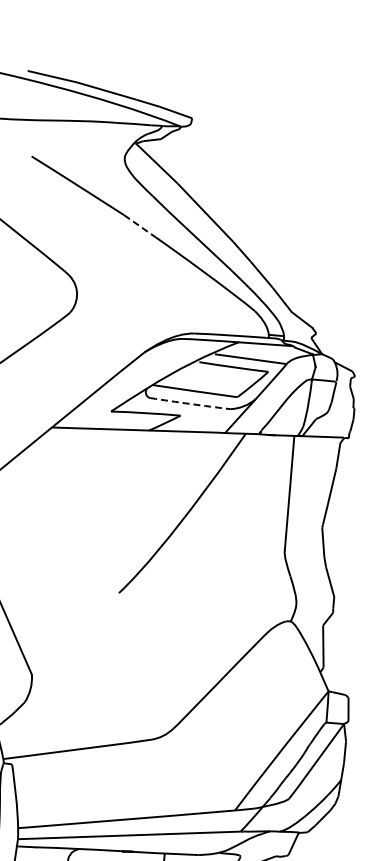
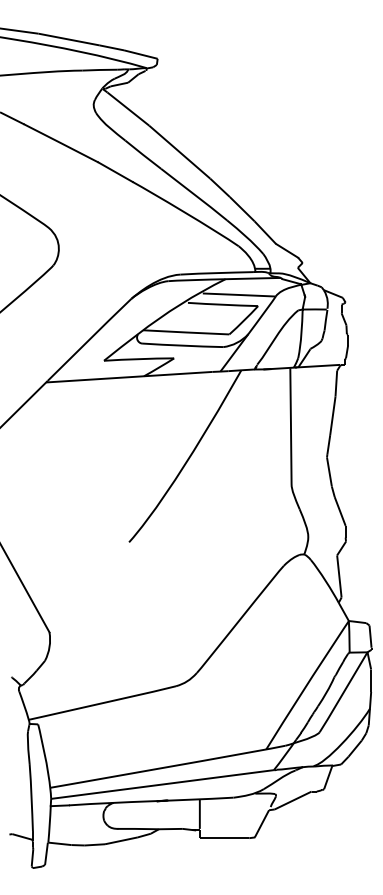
line: (139, 226) -> (115, 172), dashed -> solid
arc: (190, 403) -> (182, 345), dashed -> solid

